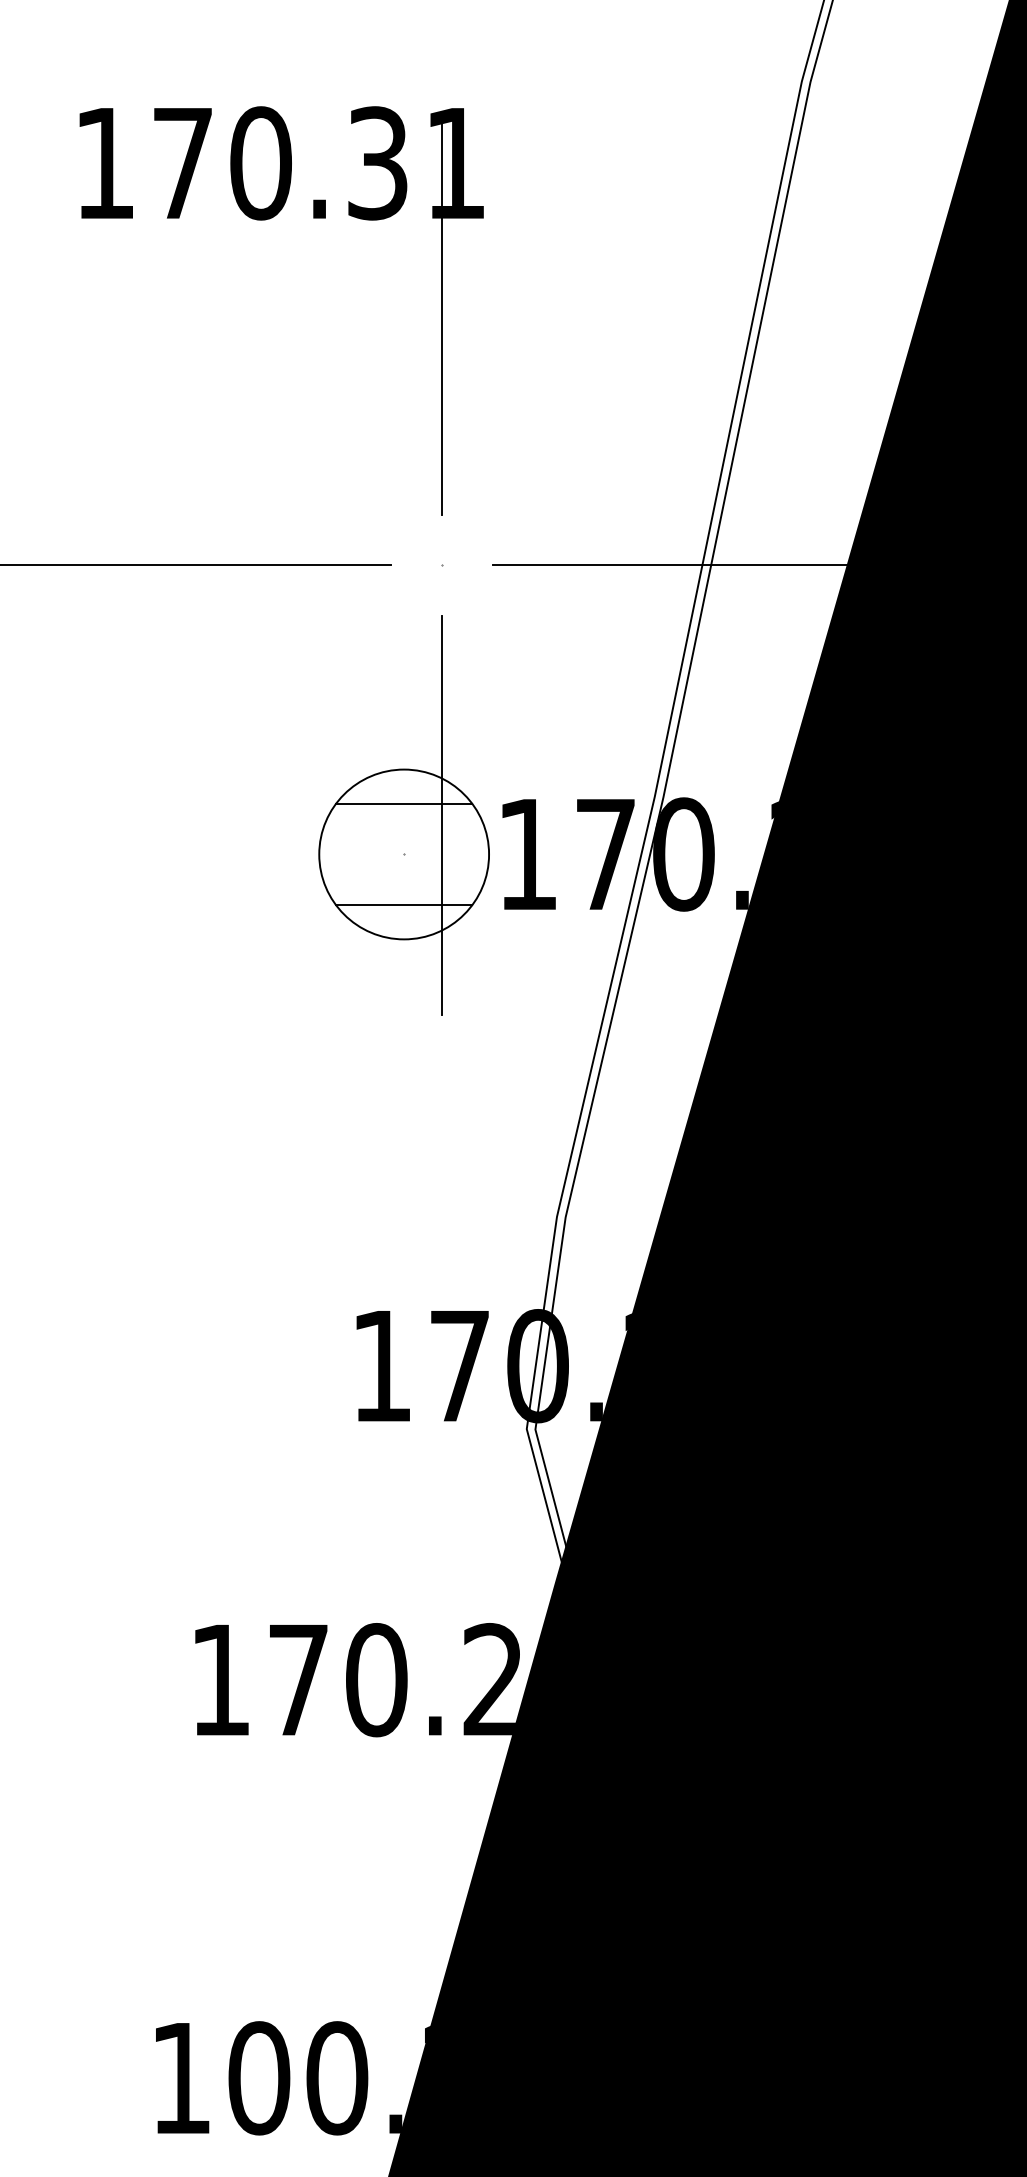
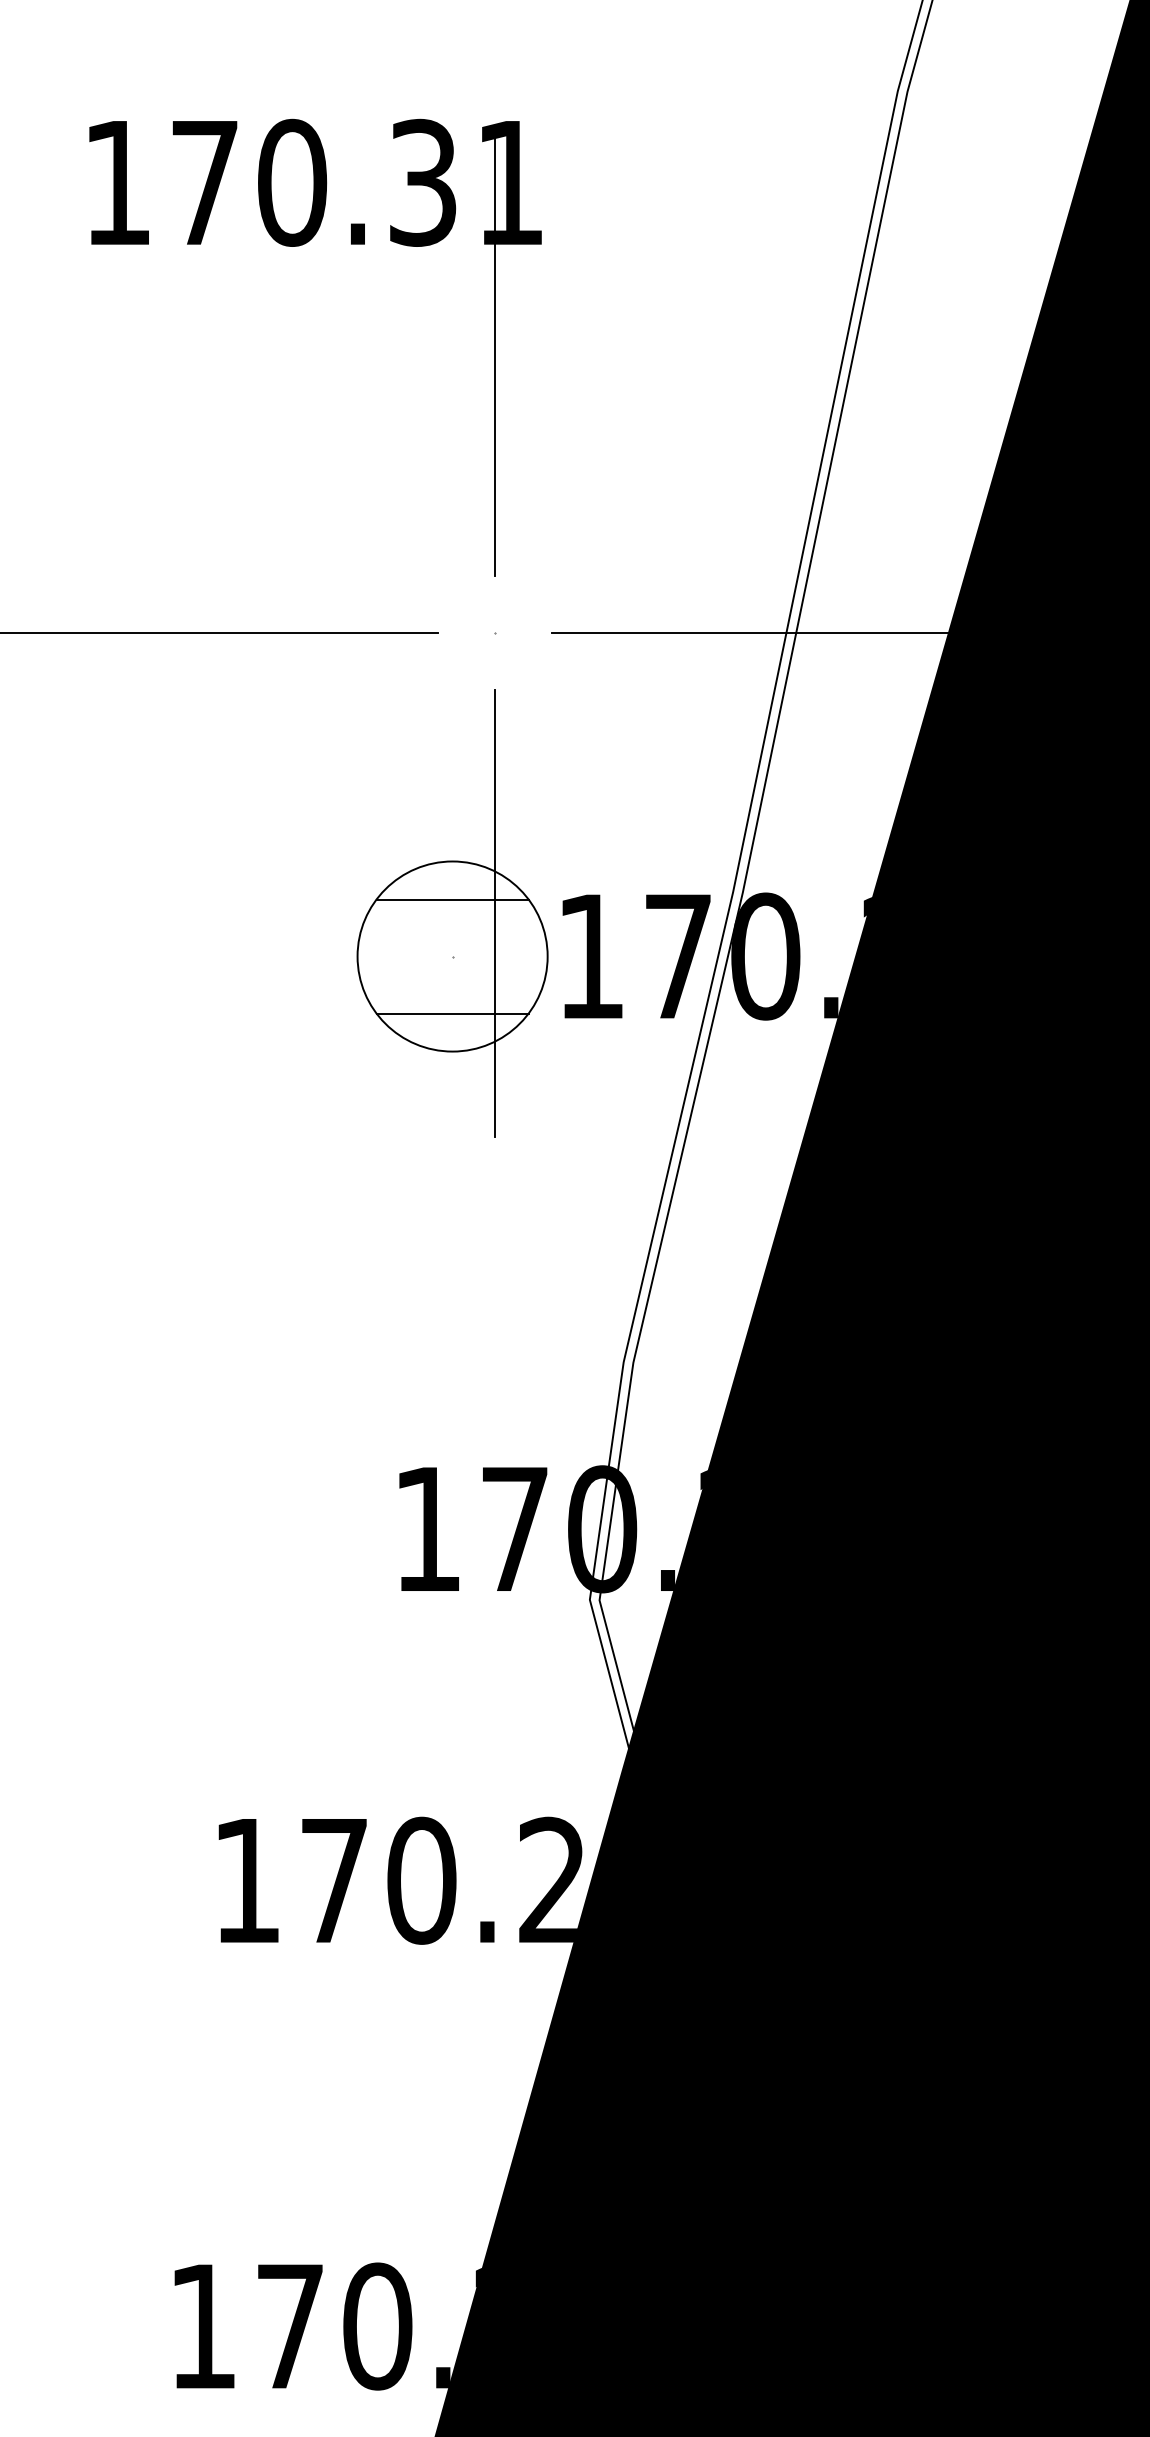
text: (259, 2078) -> (290, 2326), 100.24 -> 170.24

